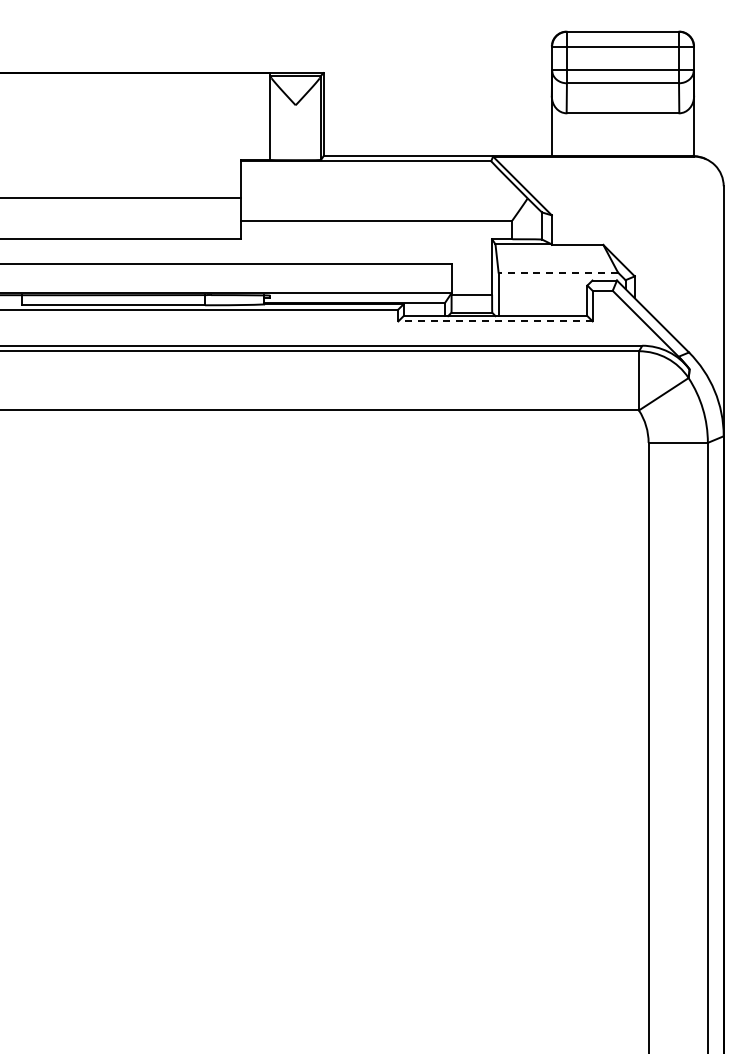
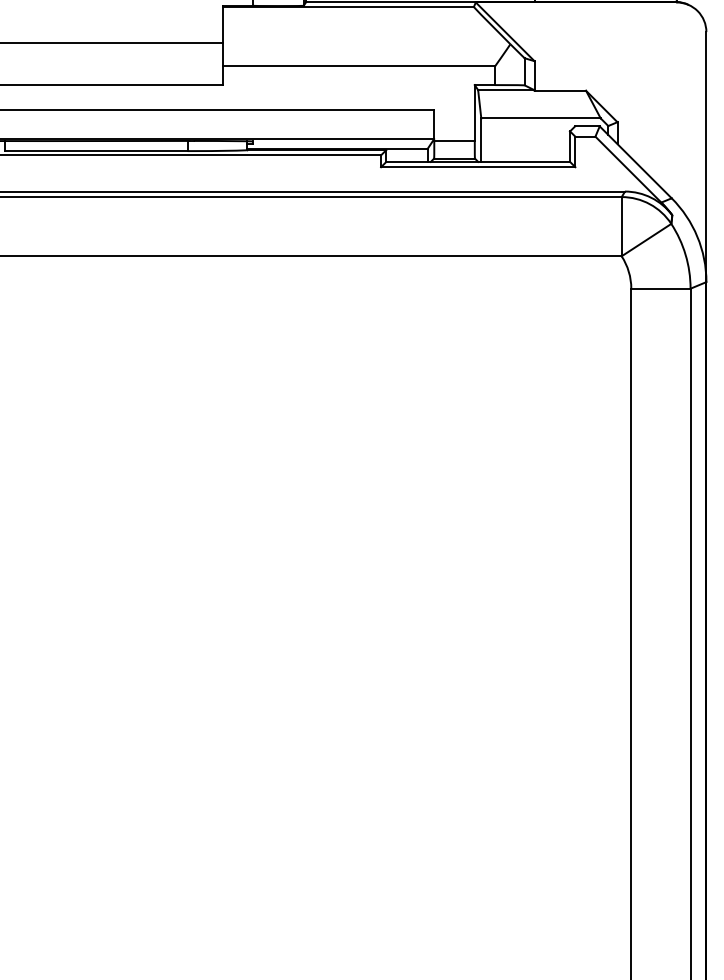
line: (558, 272) -> (541, 118), dashed -> solid
line: (495, 321) -> (478, 167), dashed -> solid

